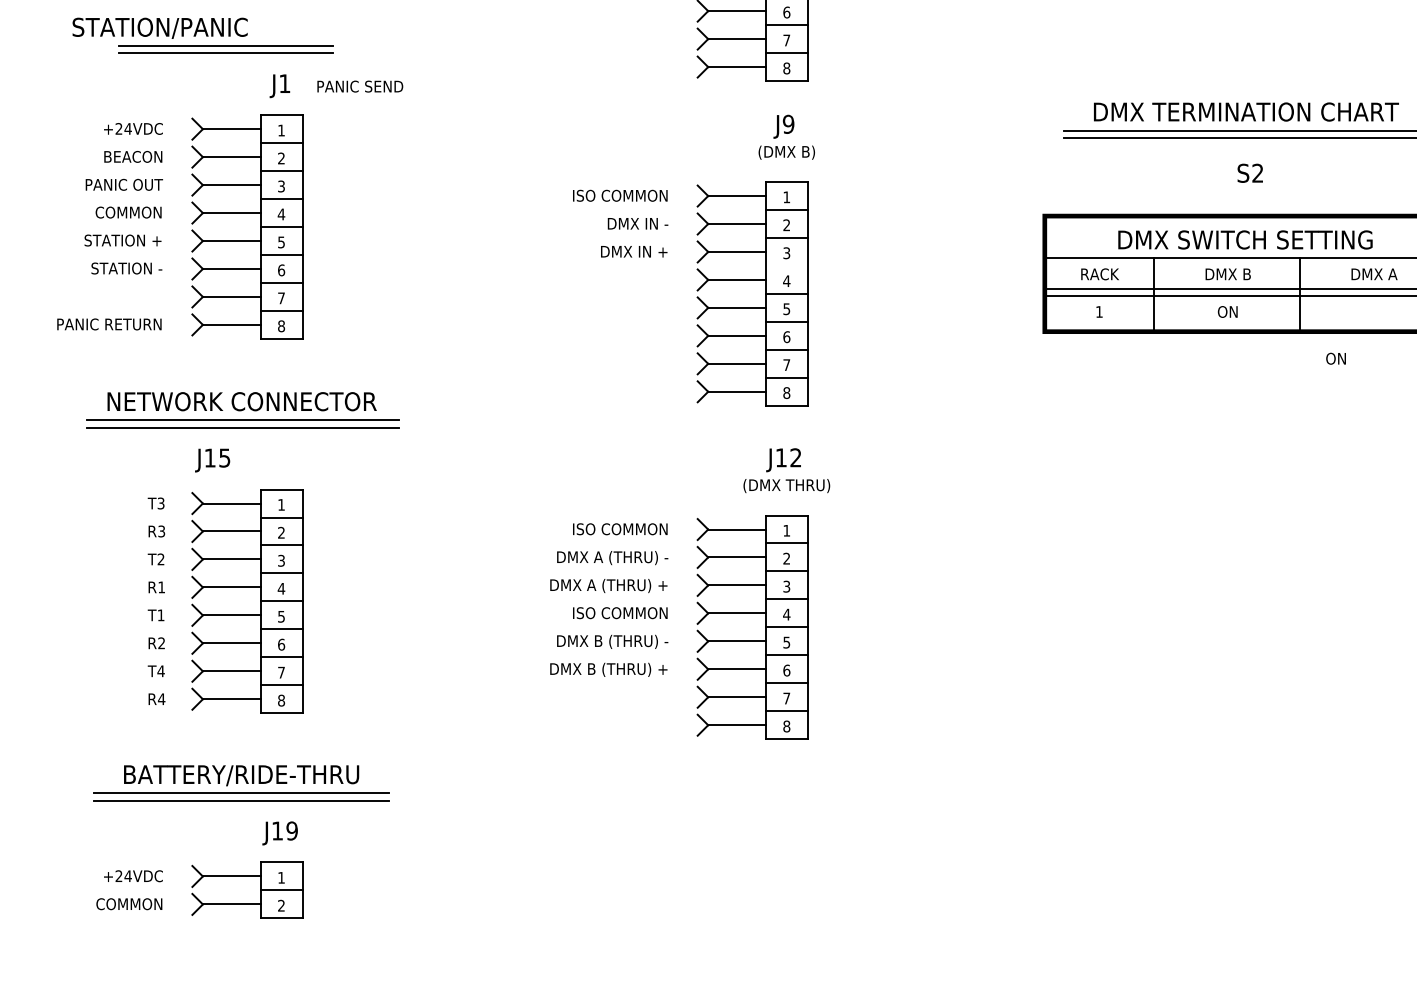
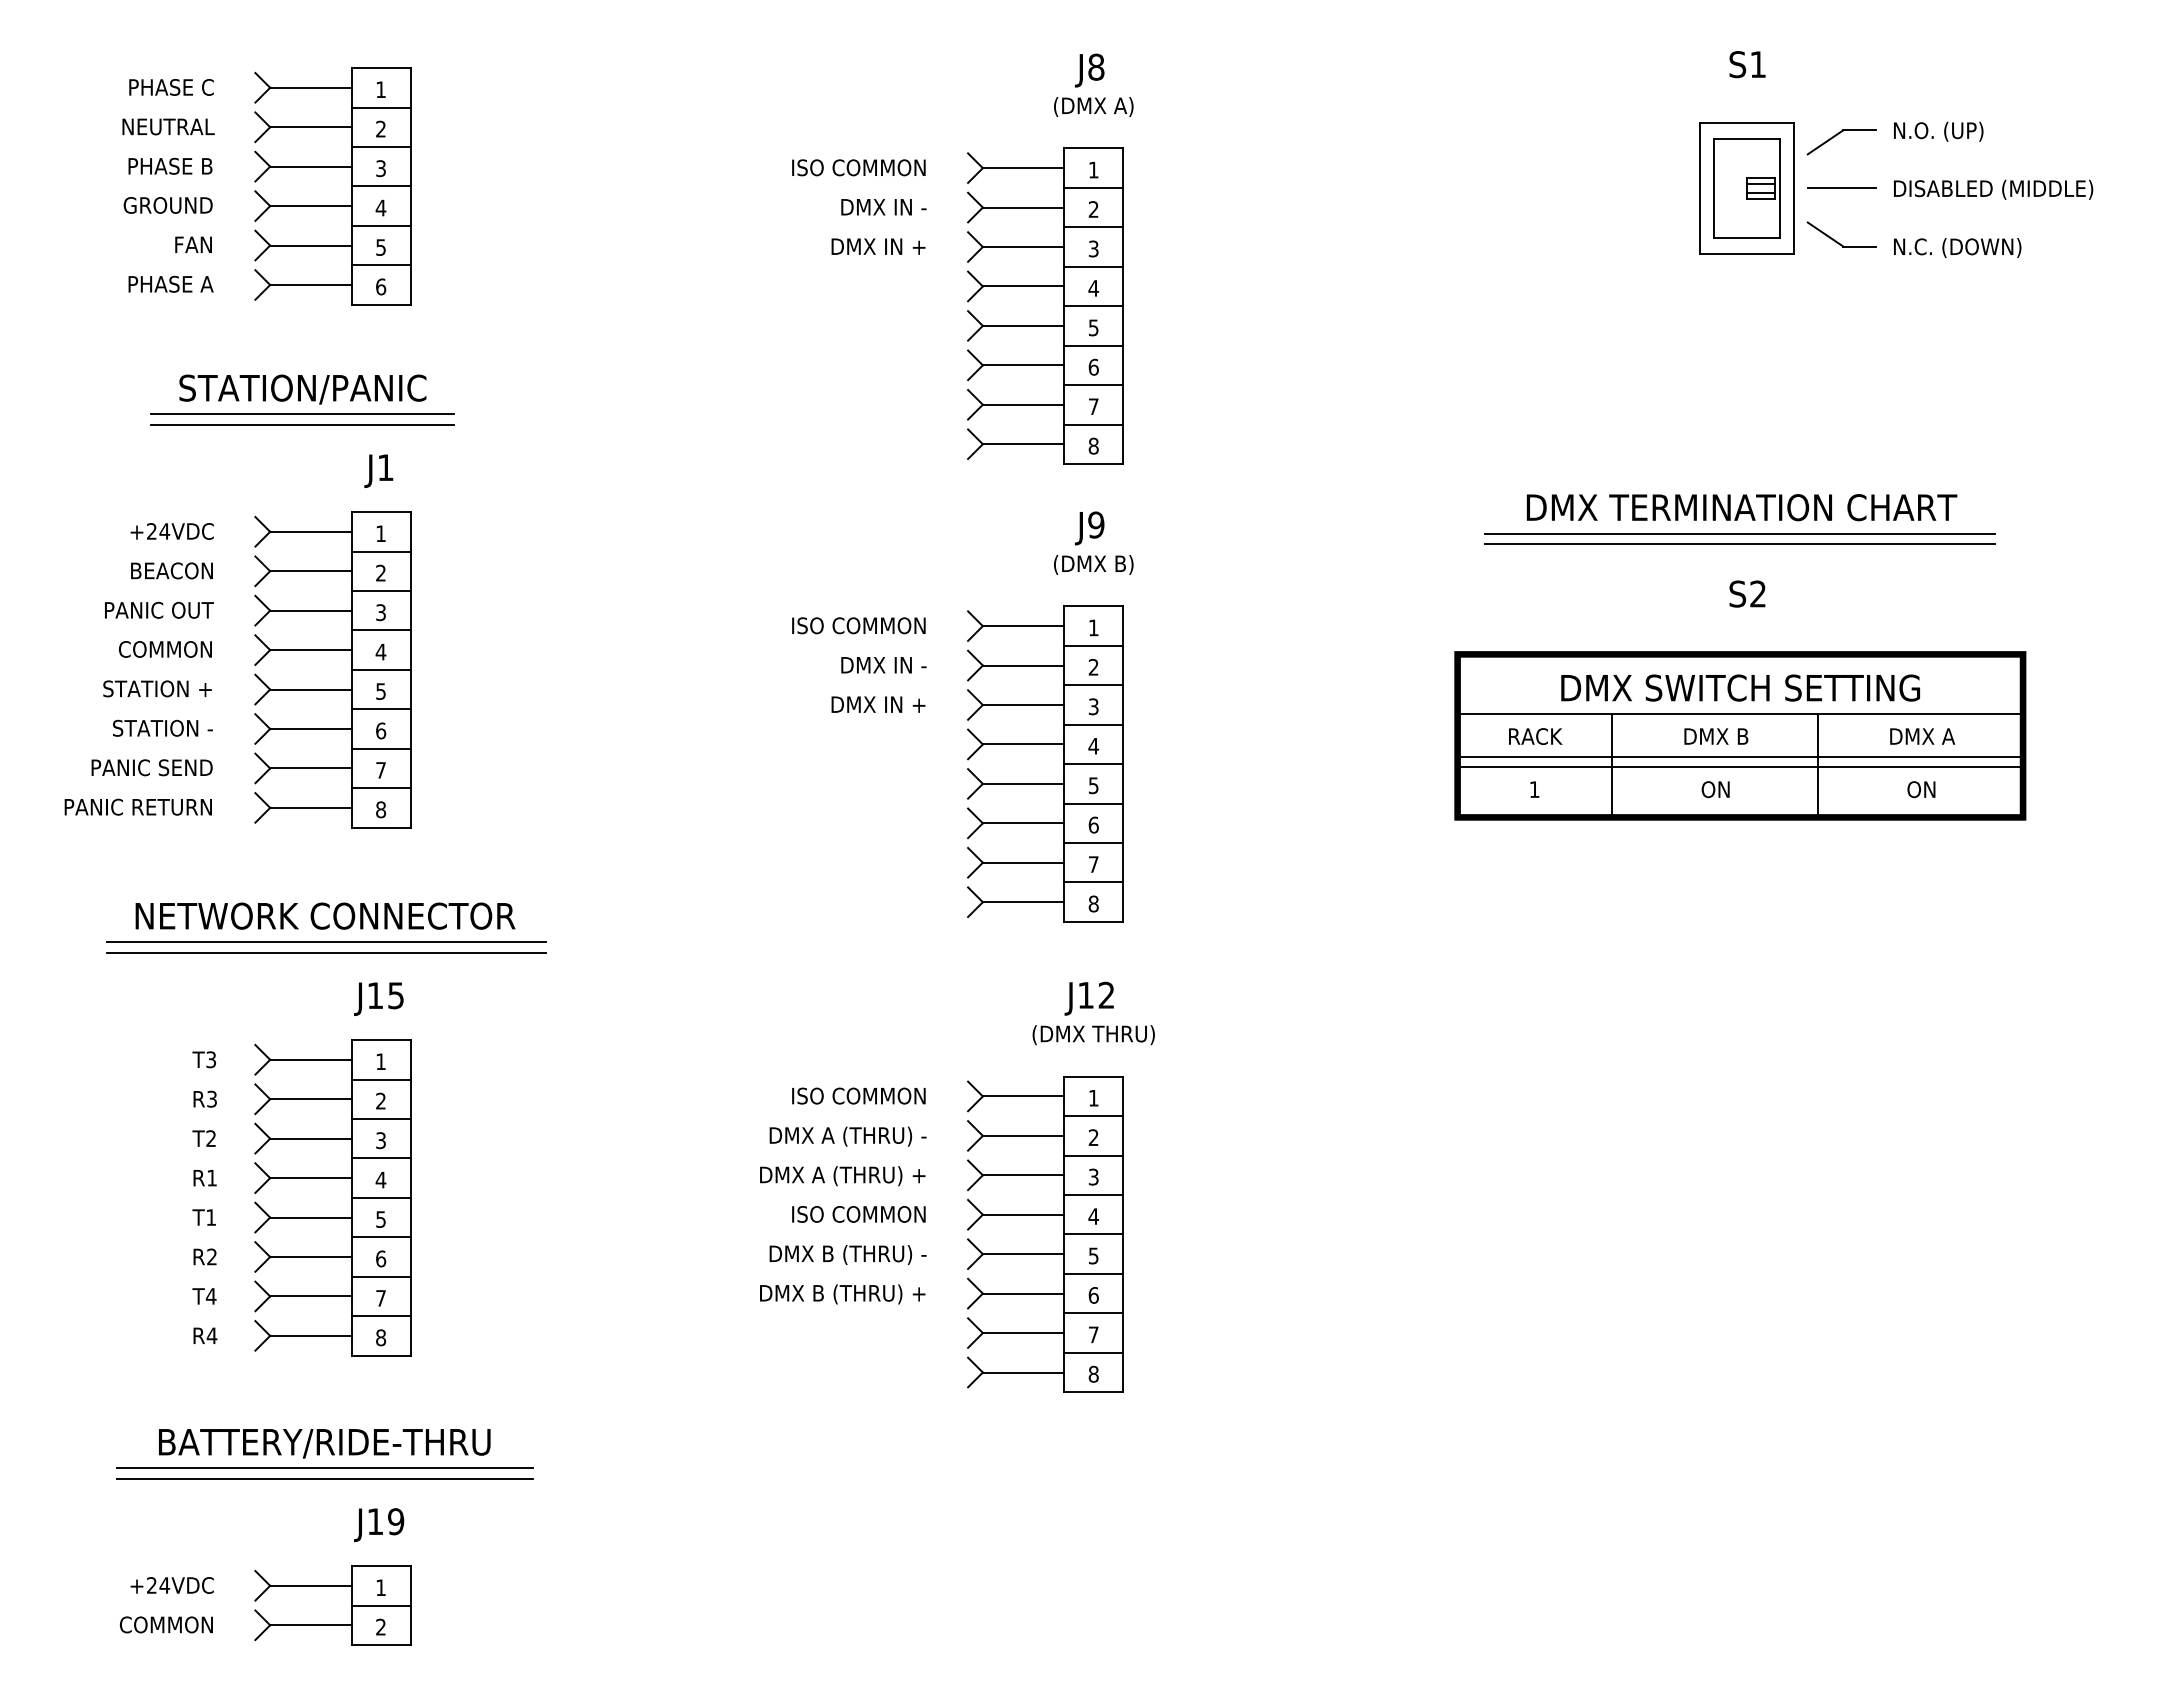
text: (159, 28) -> (302, 389), moved
text: (359, 86) -> (151, 767), moved
line: (786, 265) -> (1093, 724), added
text: (1336, 358) -> (1921, 789), moved
text: (212, 460) -> (378, 998), moved

